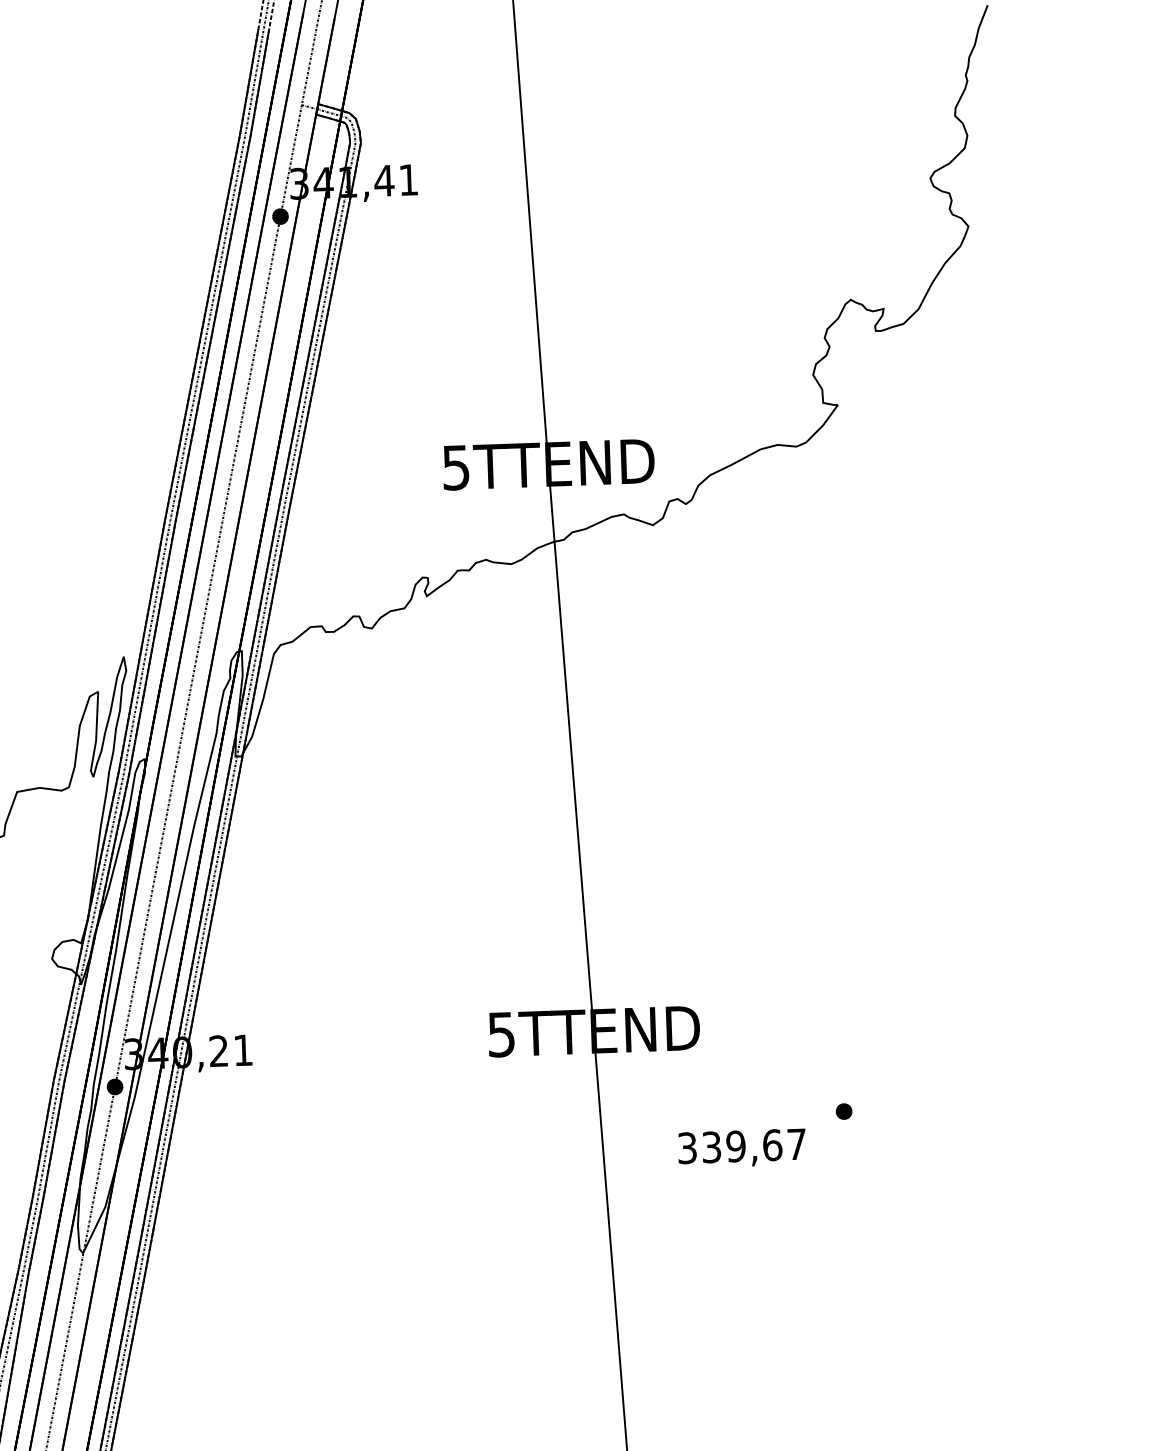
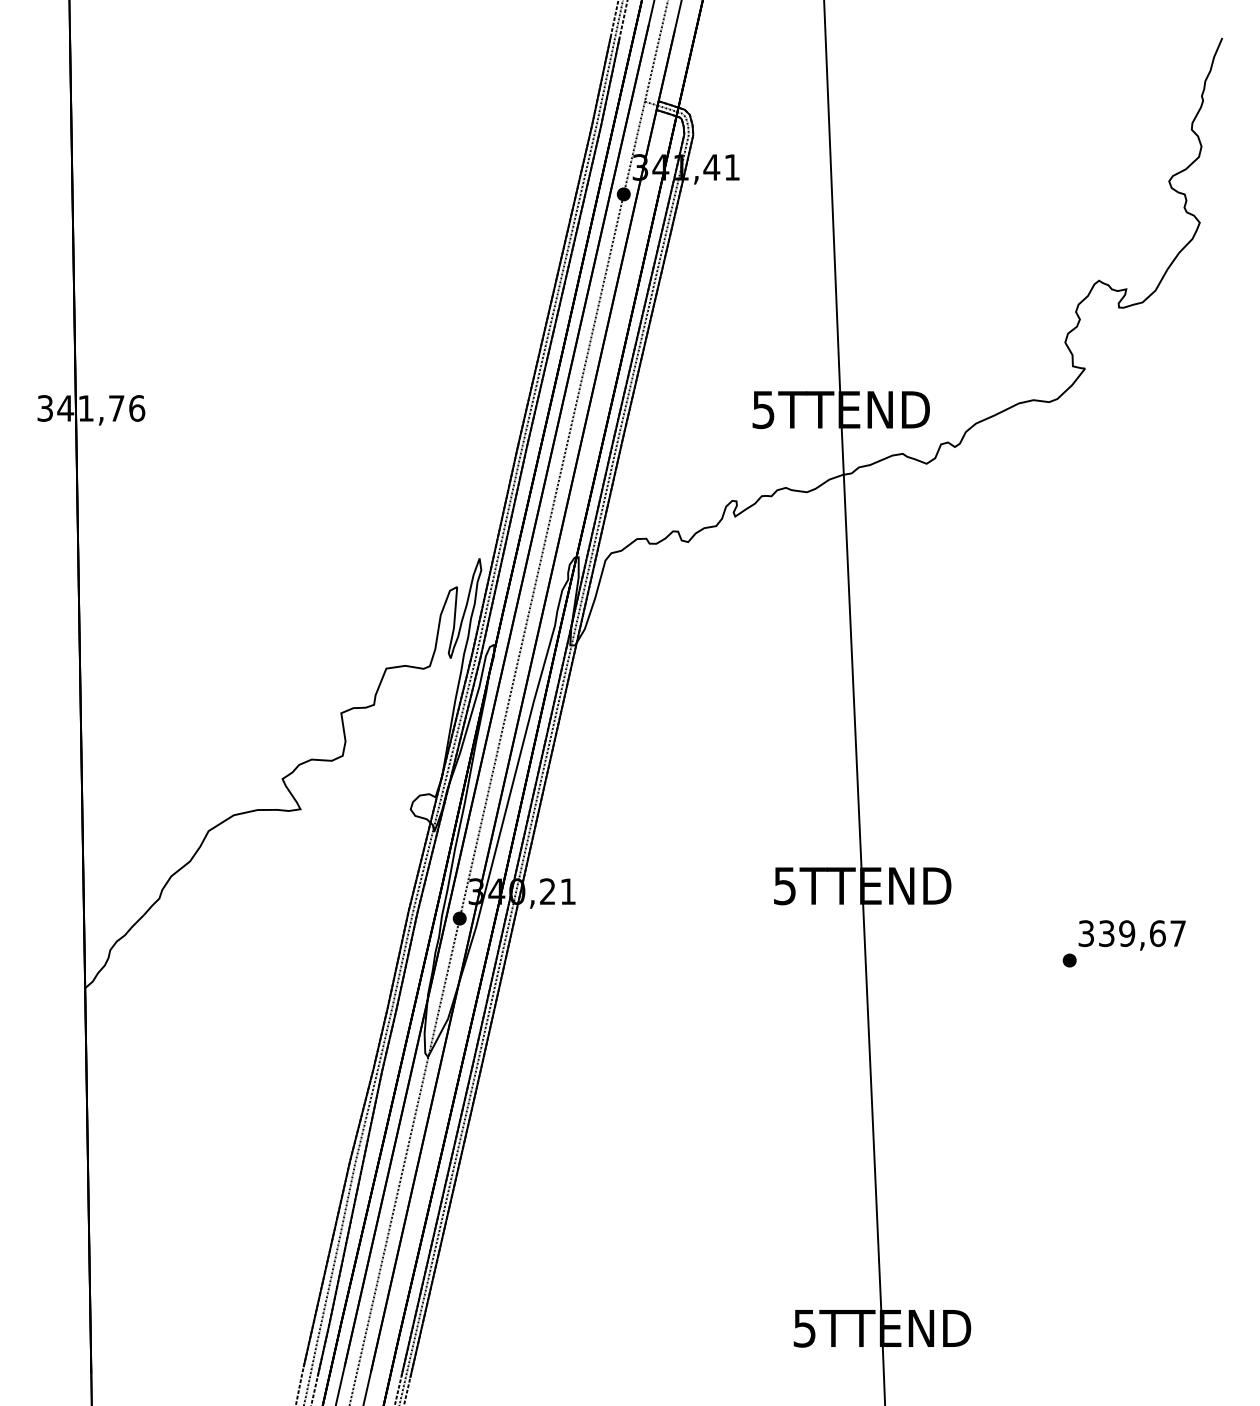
text: (741, 1148) -> (1131, 935), moved

